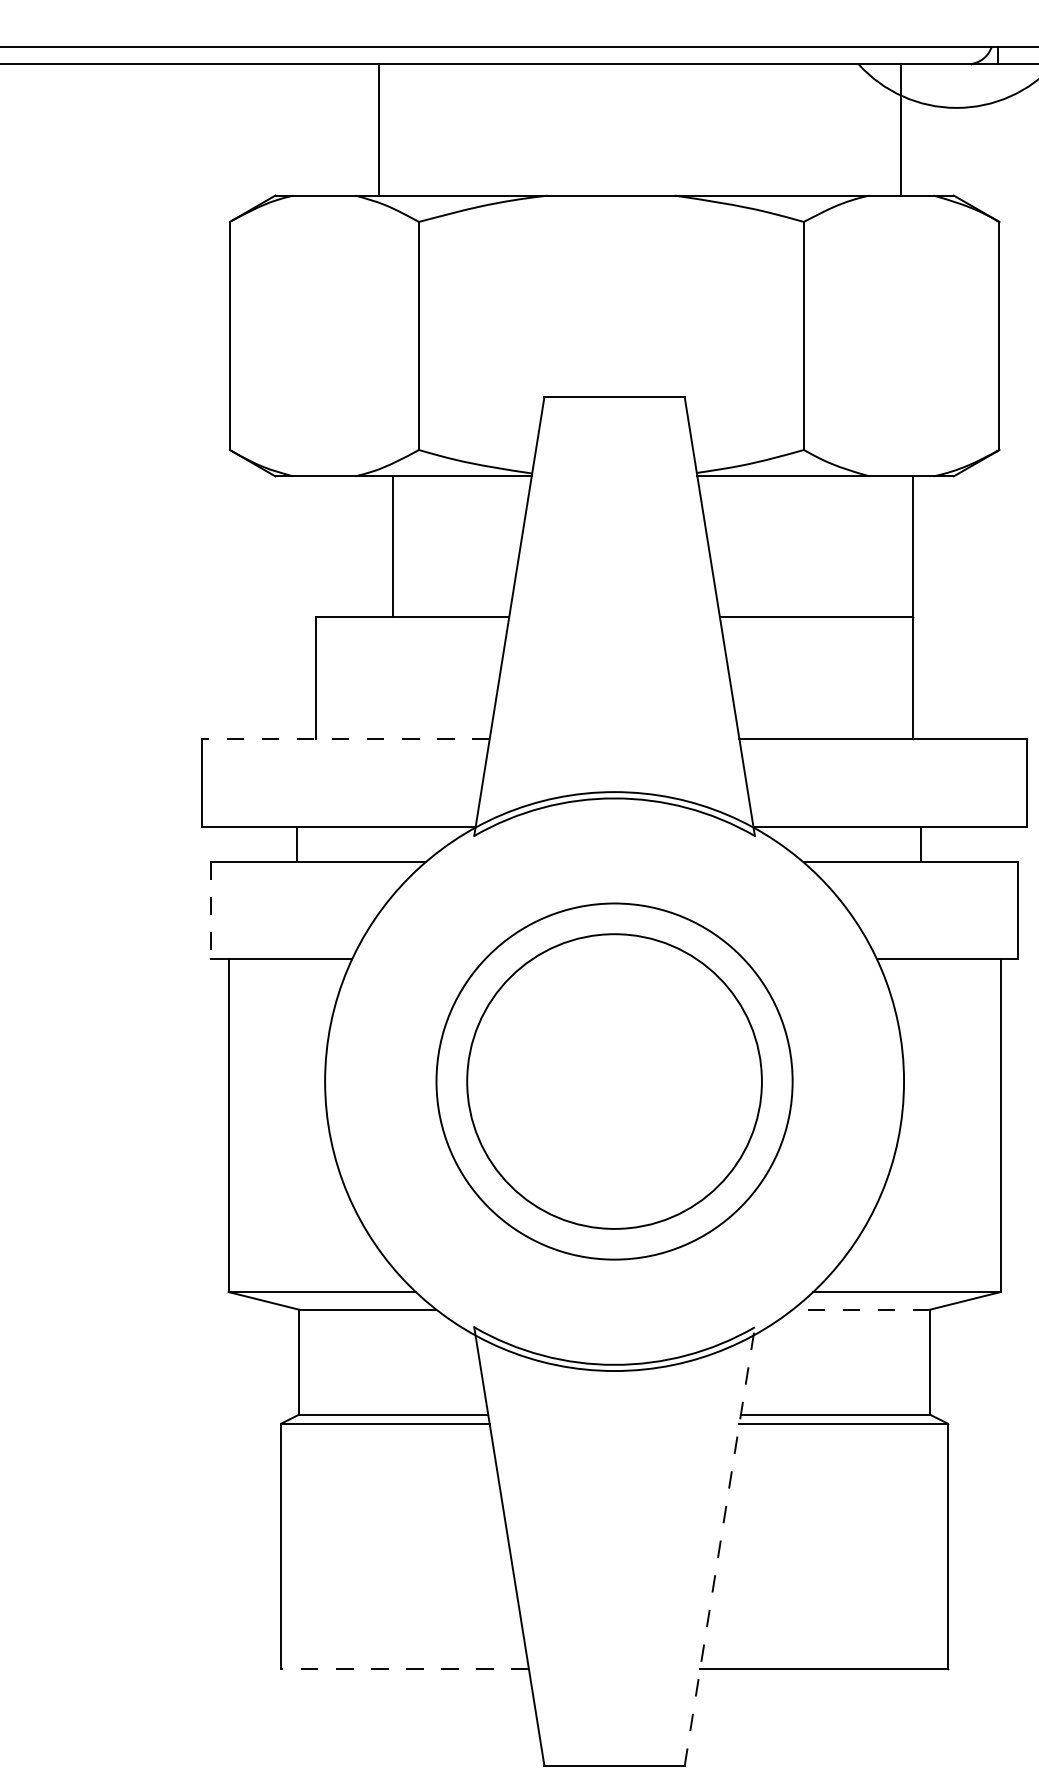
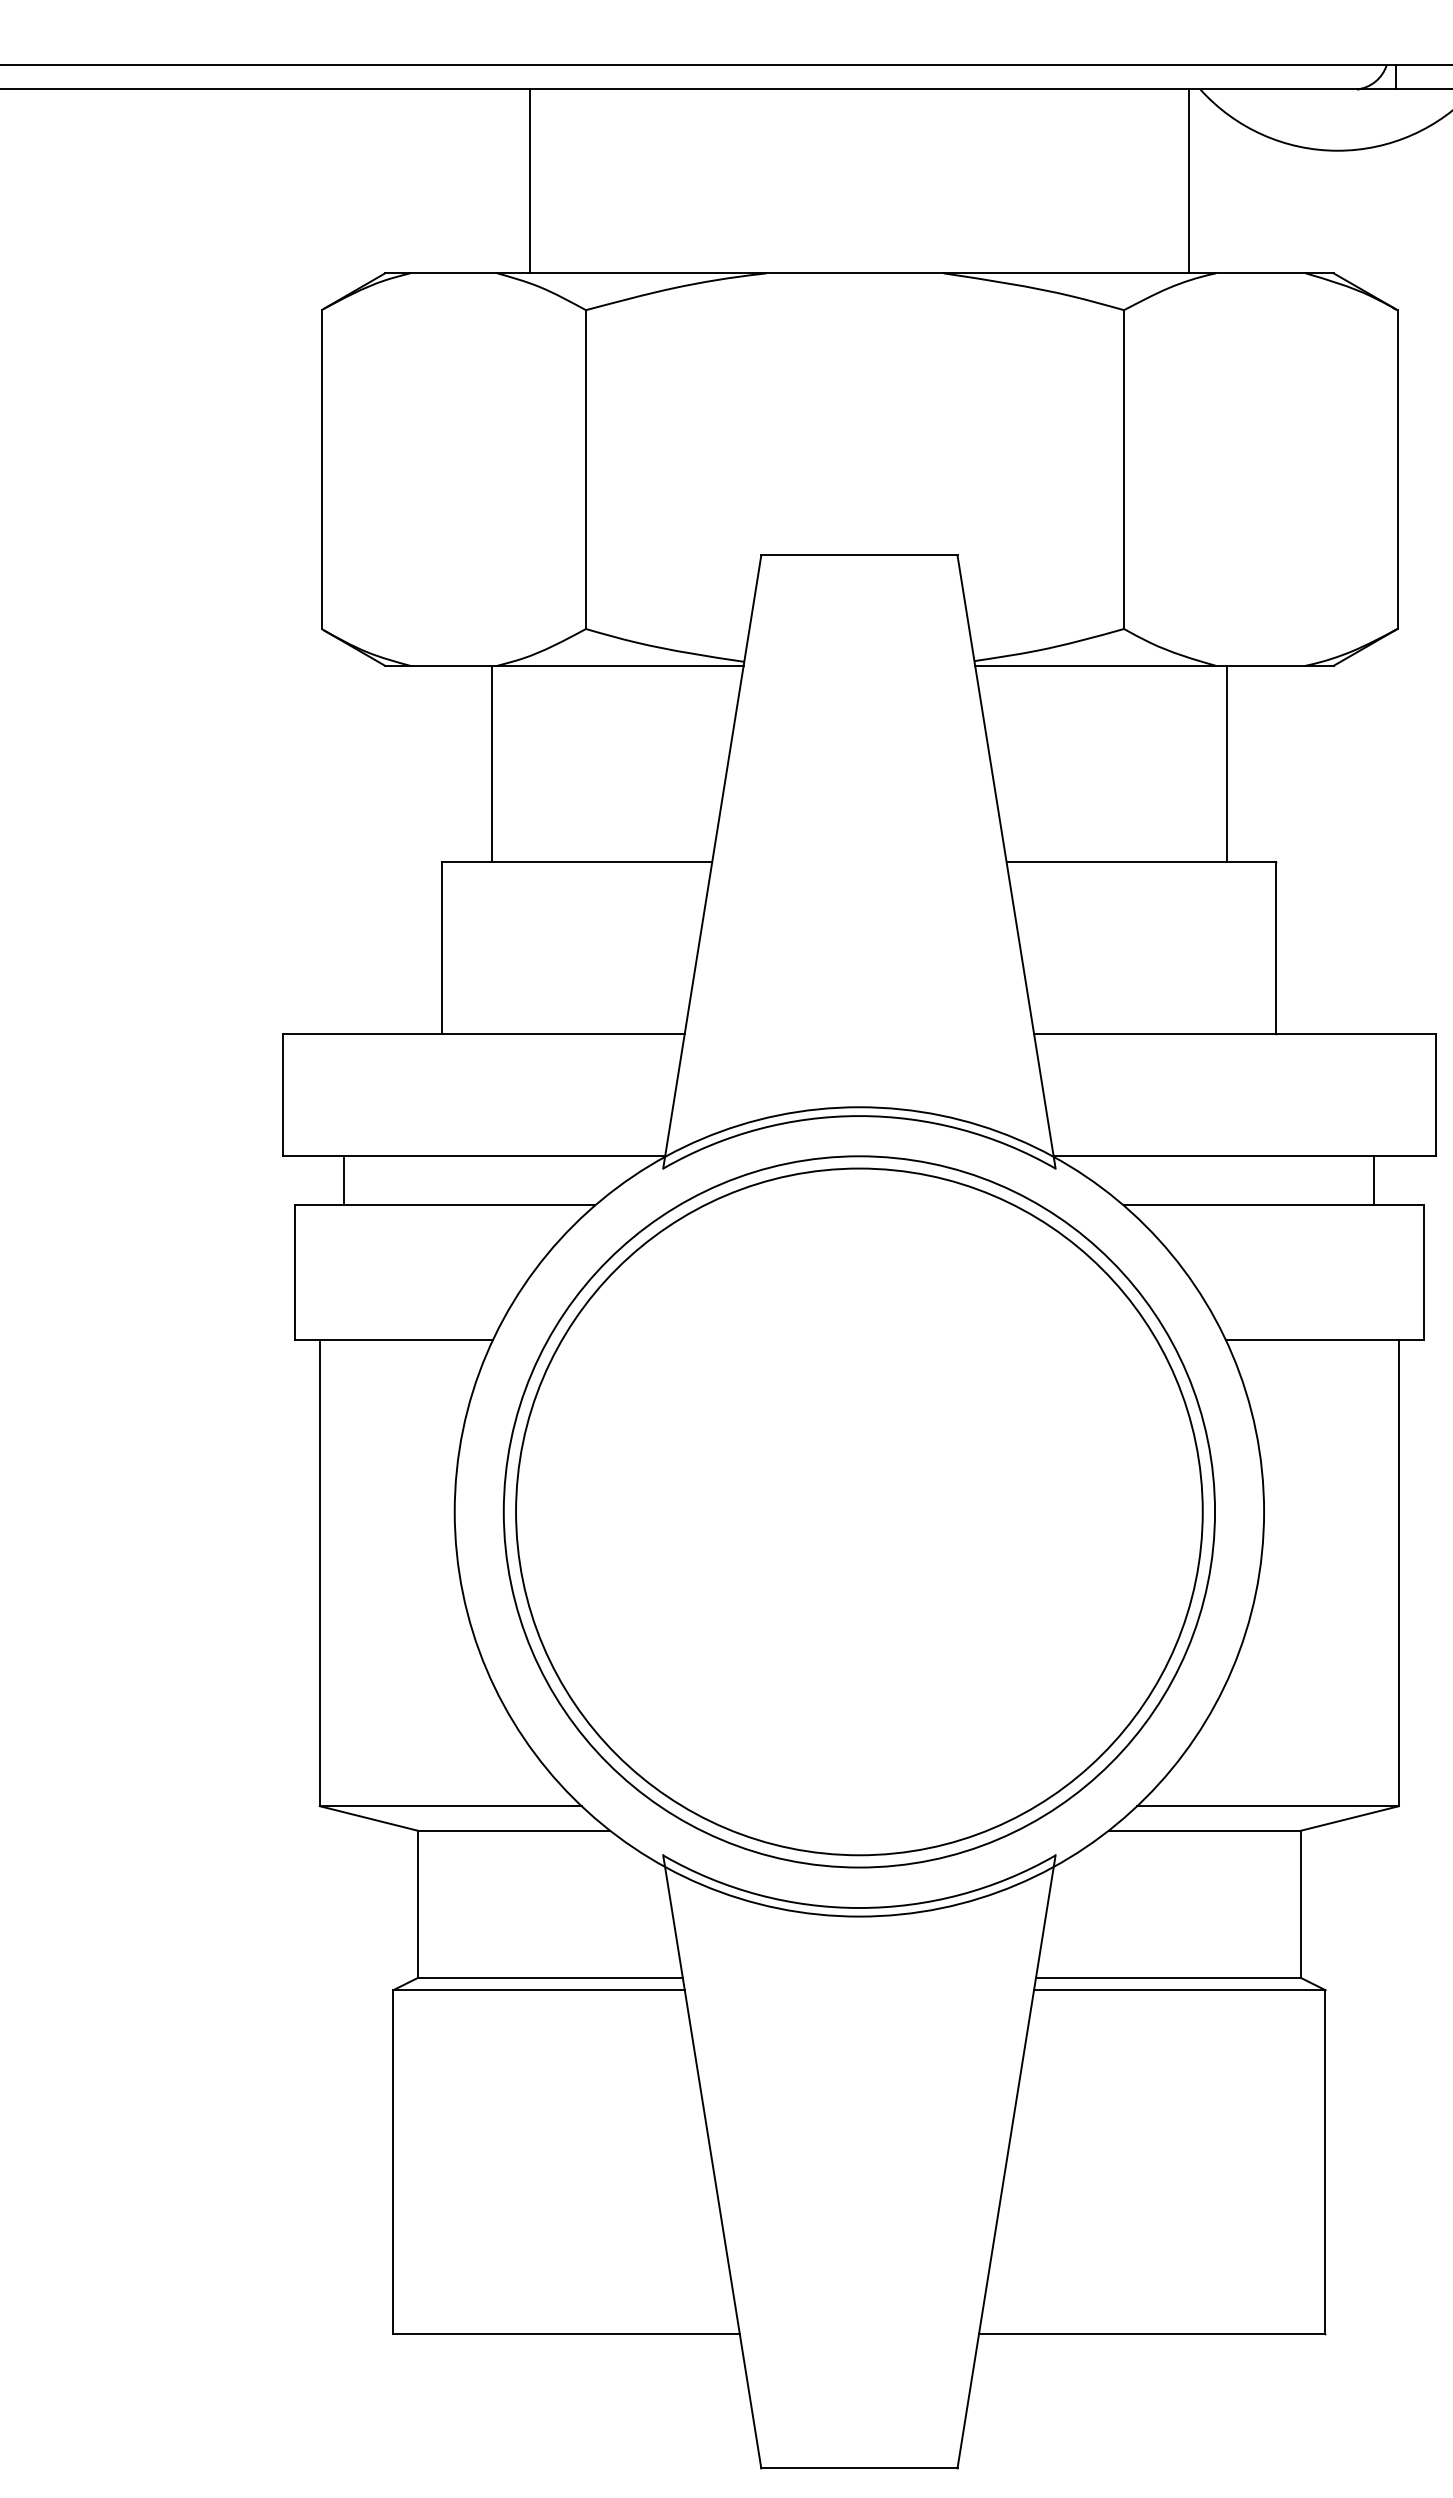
line: (900, 129) -> (1189, 181), moved
line: (392, 546) -> (491, 763), moved
line: (912, 546) -> (1227, 763), moved
line: (345, 739) -> (483, 1033), dashed -> solid
line: (297, 844) -> (344, 1180), moved
line: (920, 844) -> (1374, 1180), moved
line: (211, 911) -> (295, 1273), dashed -> solid
circle: (614, 1081) -> (859, 1511), size x1.43
circle: (614, 1081) -> (859, 1511), size x1.67
line: (861, 1309) -> (1204, 1830), dashed -> solid
line: (719, 1546) -> (1006, 2161), dashed -> solid
line: (405, 1669) -> (566, 2333), dashed -> solid

